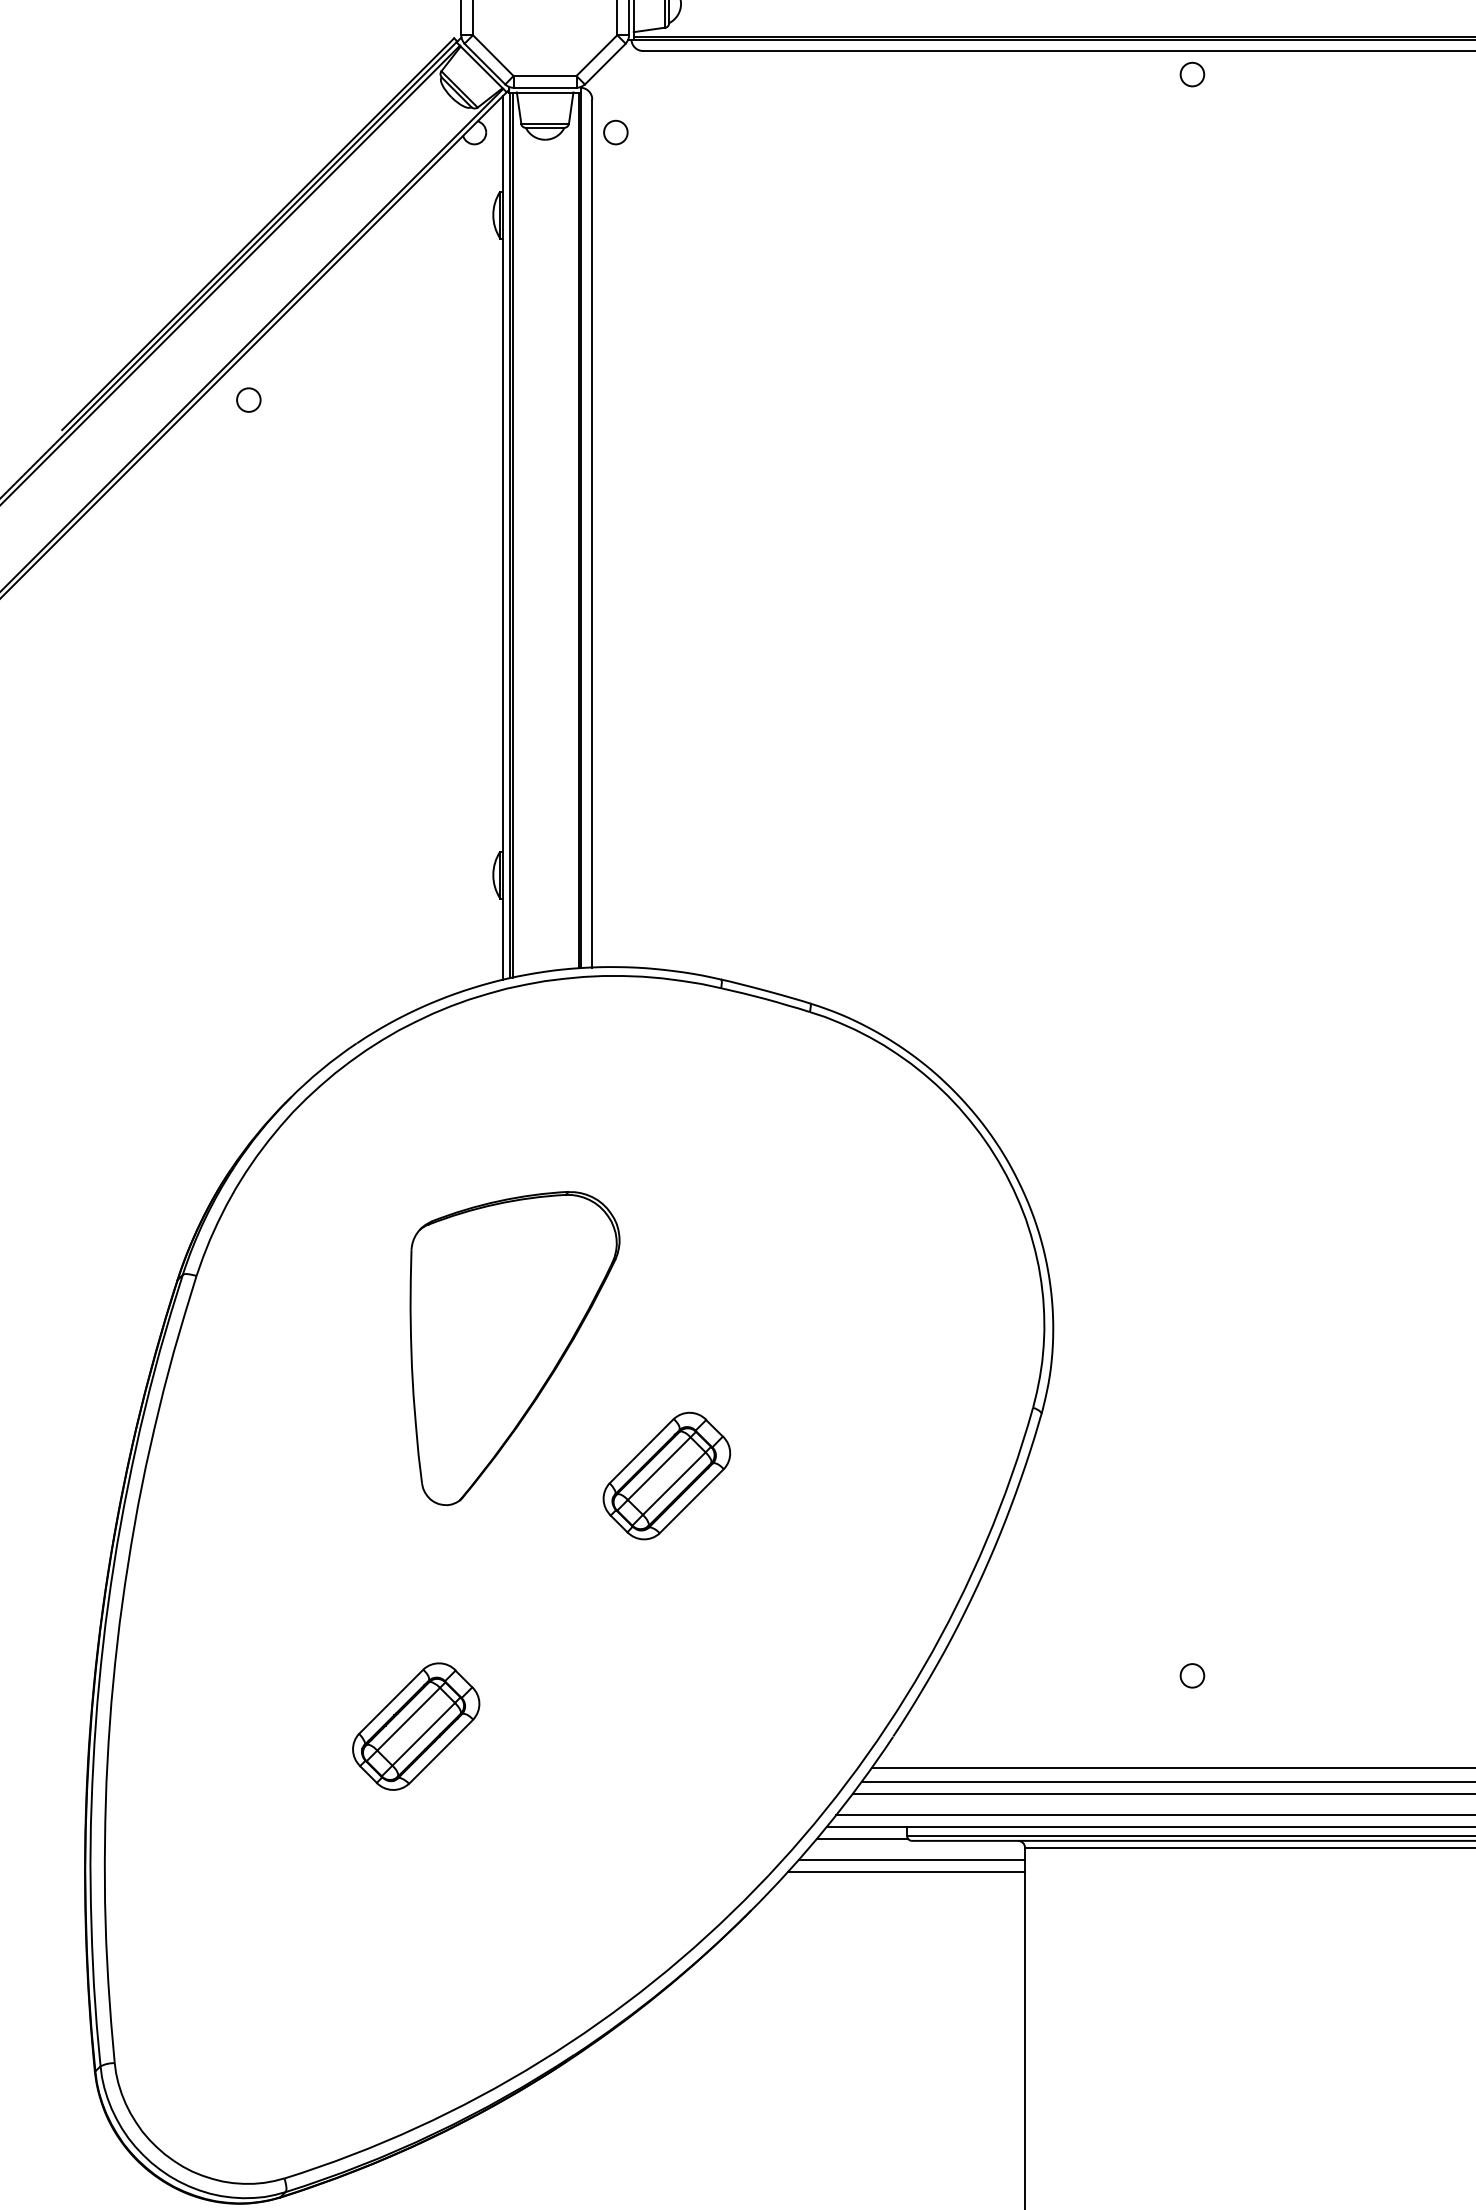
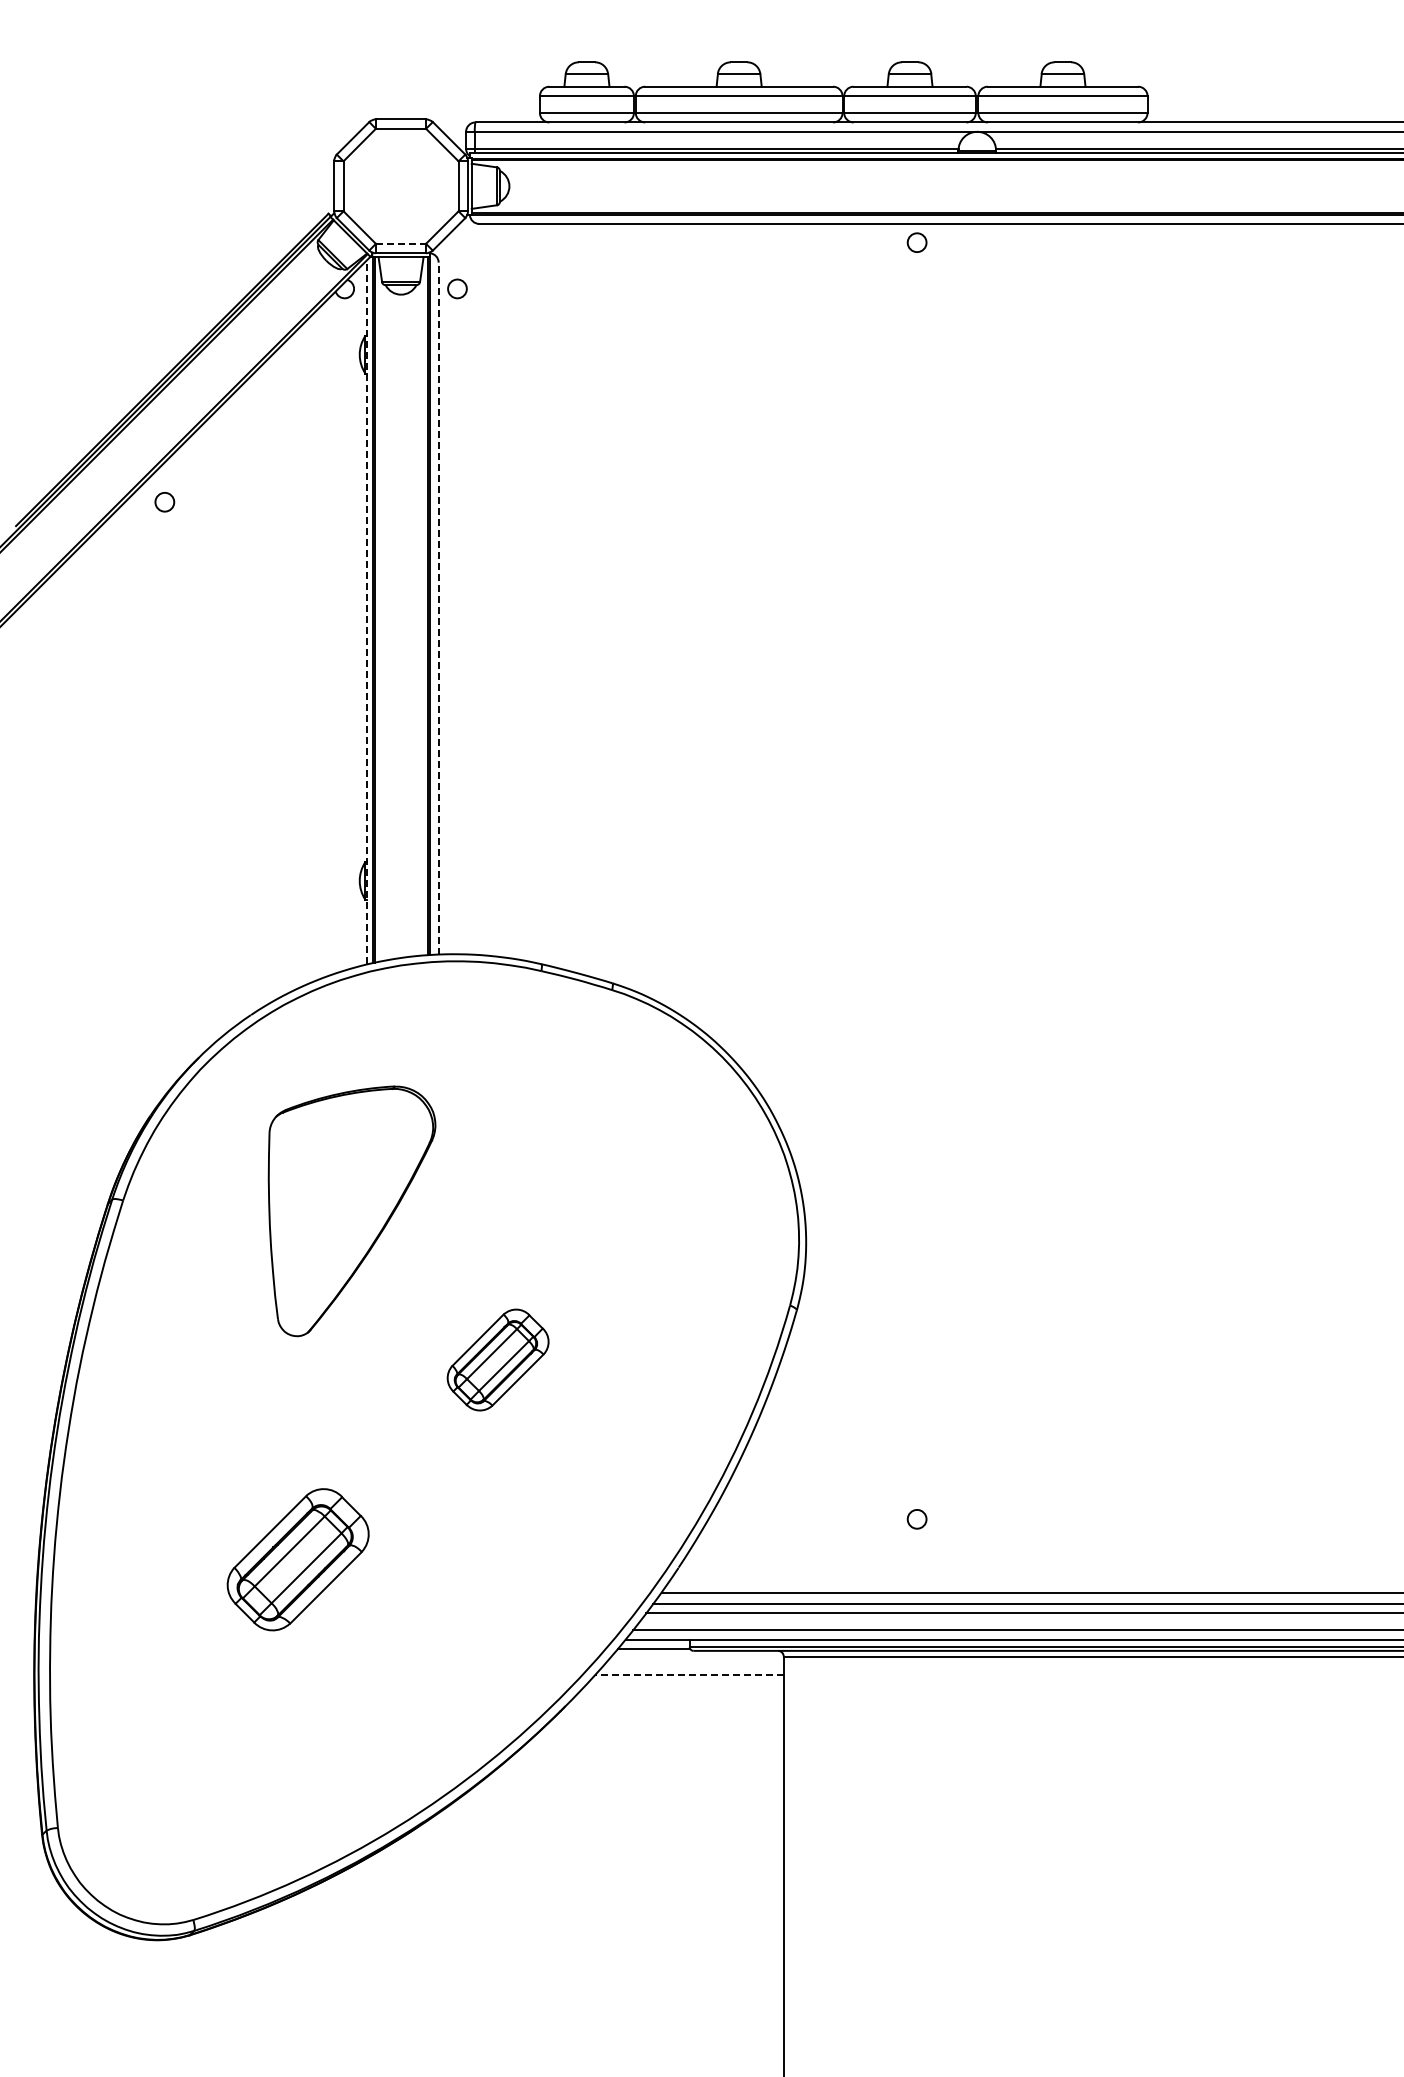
line: (545, 75) -> (401, 243), solid -> dashed
line: (592, 533) -> (438, 608), solid -> dashed
line: (503, 537) -> (367, 611), solid -> dashed
part: (514, 1348) -> (351, 1211), moved
part: (416, 1726) -> (298, 1559), size x1.4
line: (911, 1859) -> (693, 1665), removed
line: (906, 1871) -> (689, 1675), solid -> dashed

